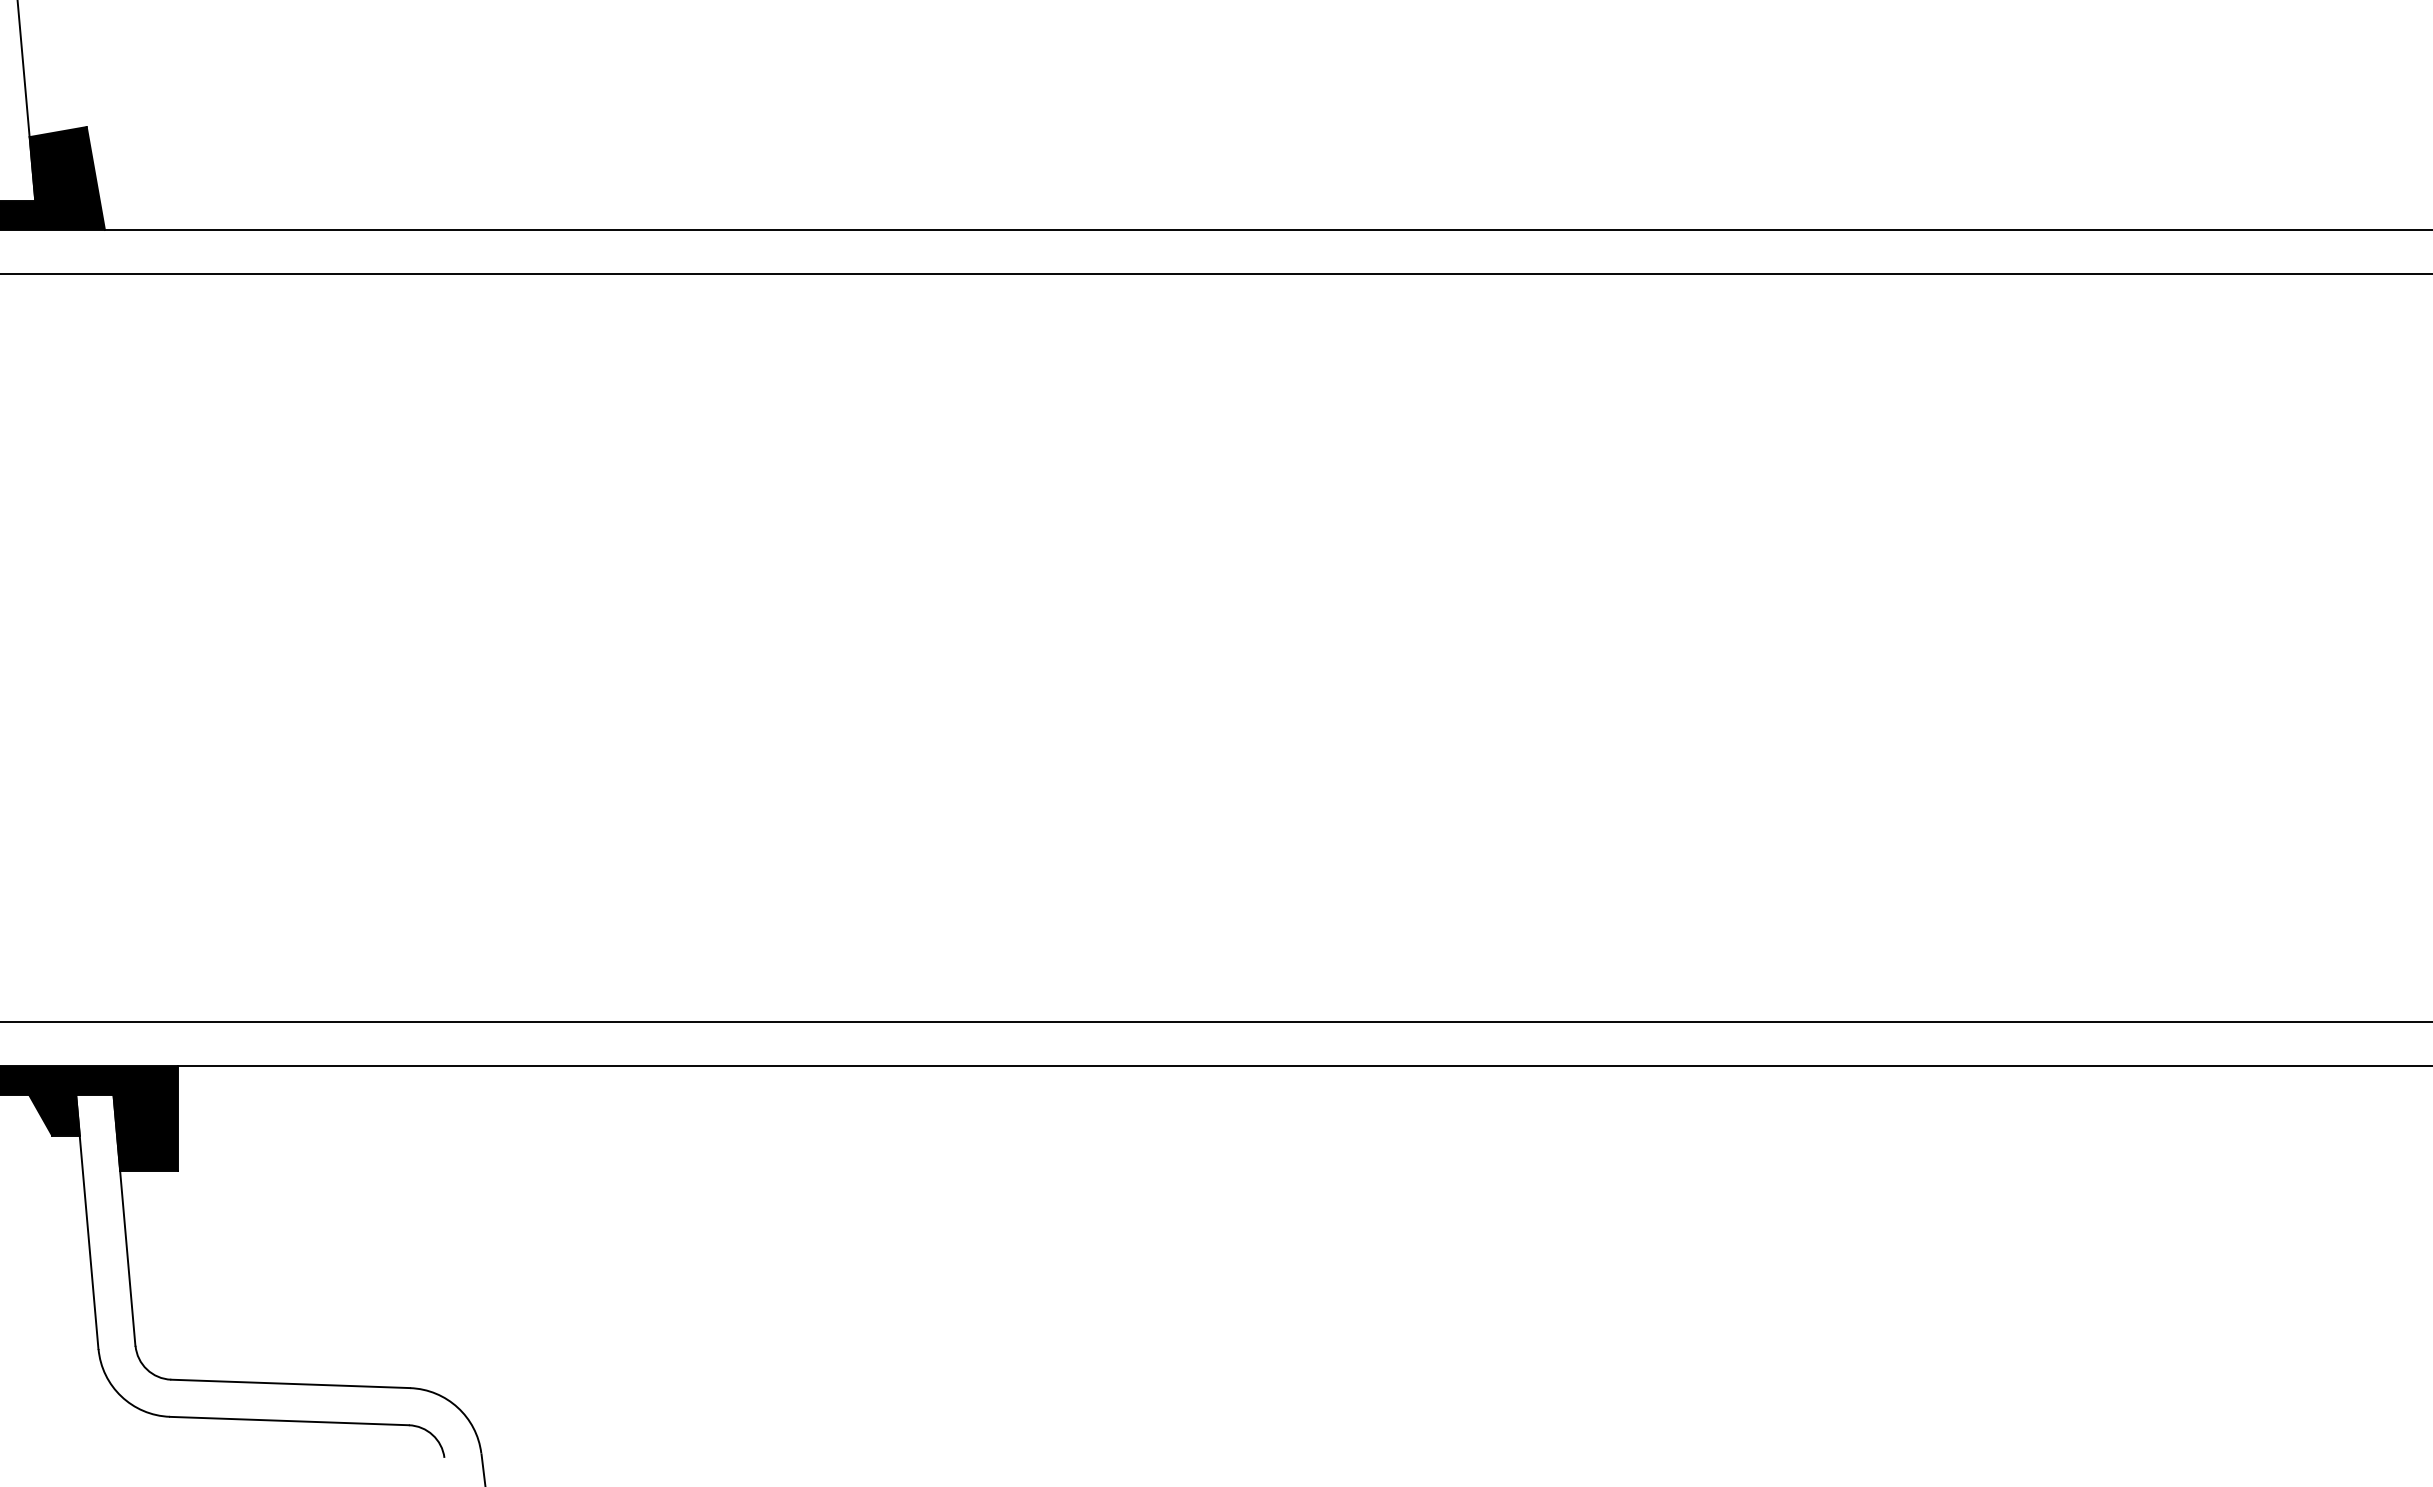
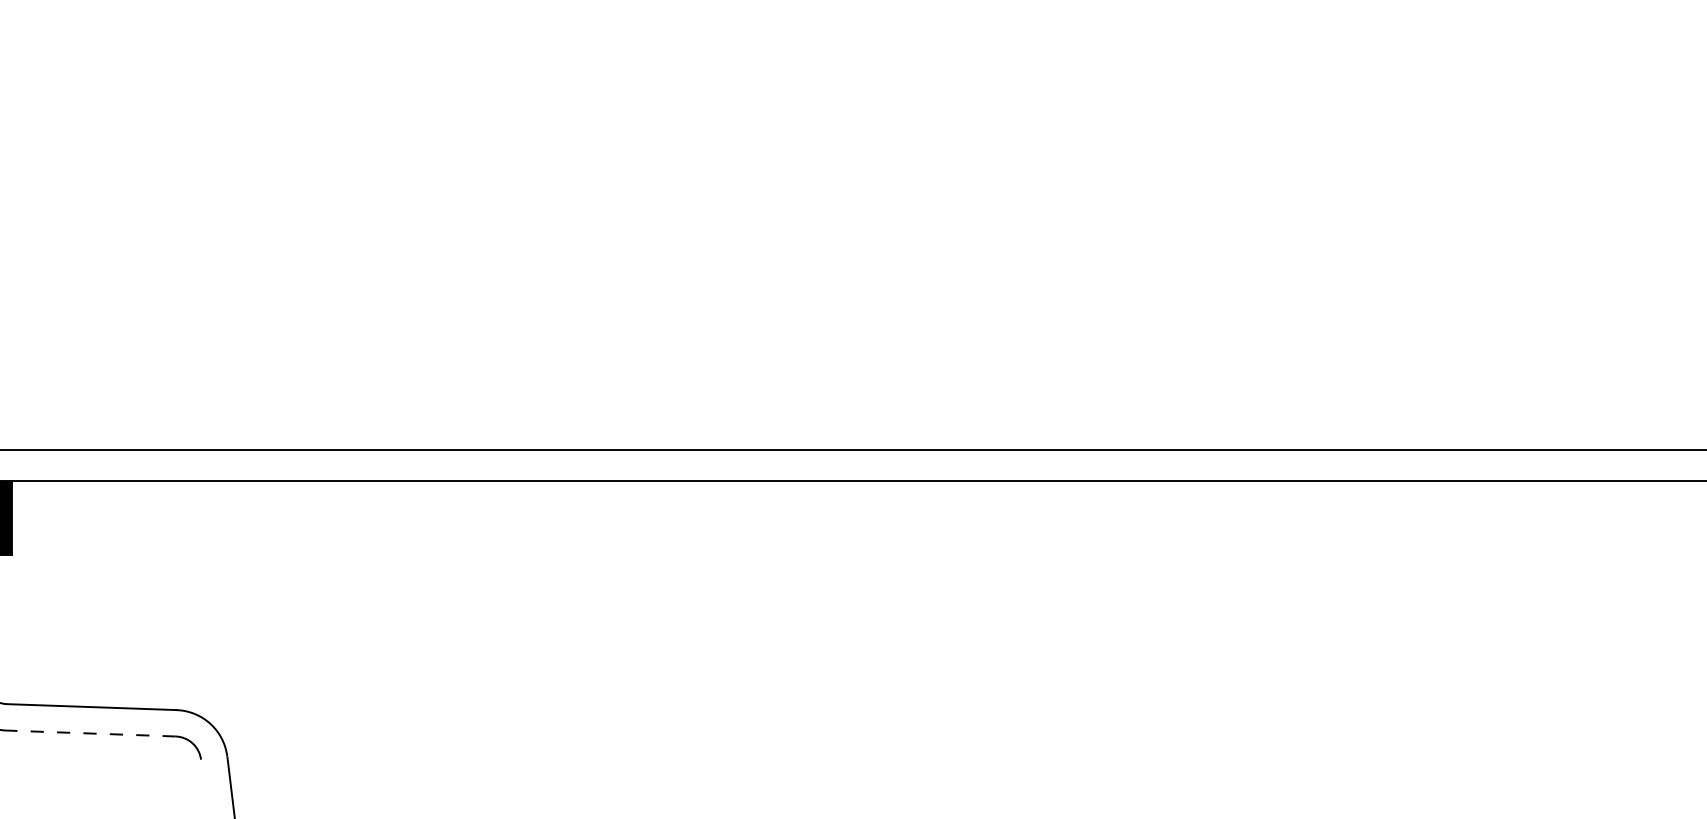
line: (289, 1421) -> (90, 733), solid -> dashed

